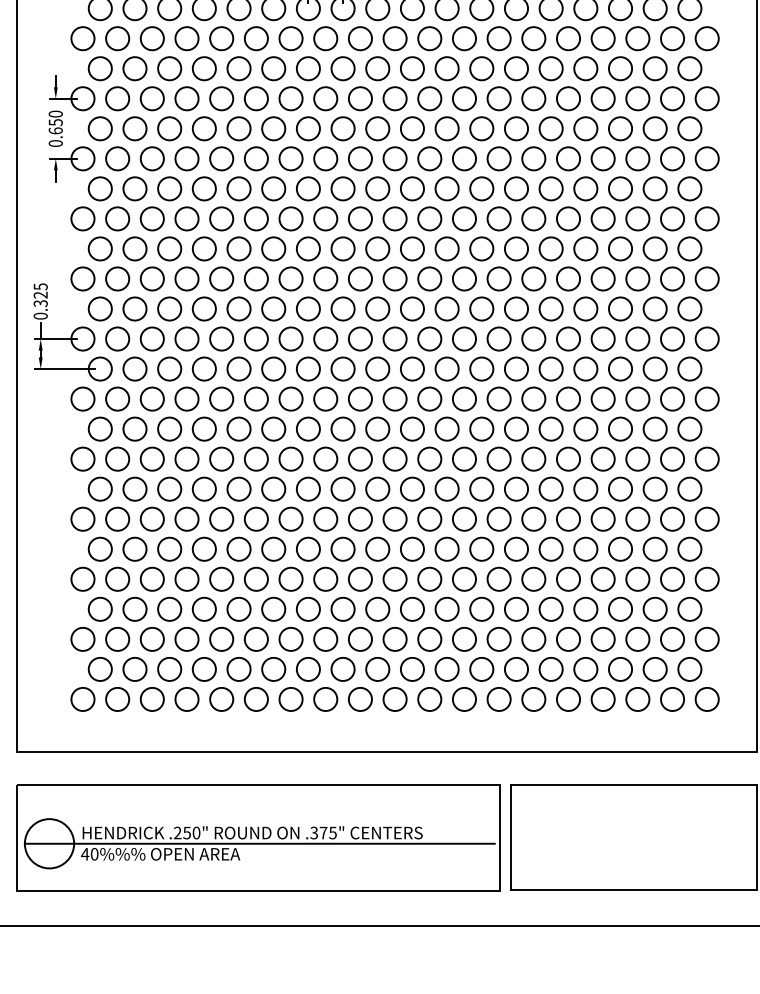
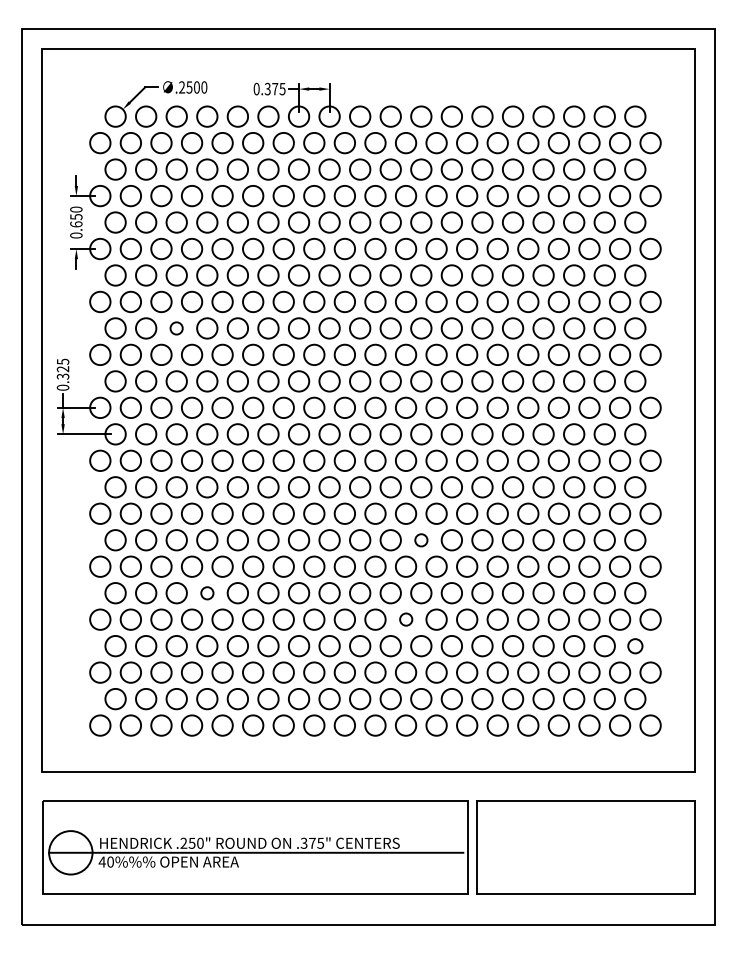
circle: (169, 248) -> (176, 328), size x0.6
circle: (447, 489) -> (421, 540), size x0.6
circle: (204, 549) -> (207, 593), size x0.6
circle: (430, 579) -> (406, 619), size x0.6
circle: (690, 609) -> (635, 646), size x0.7

